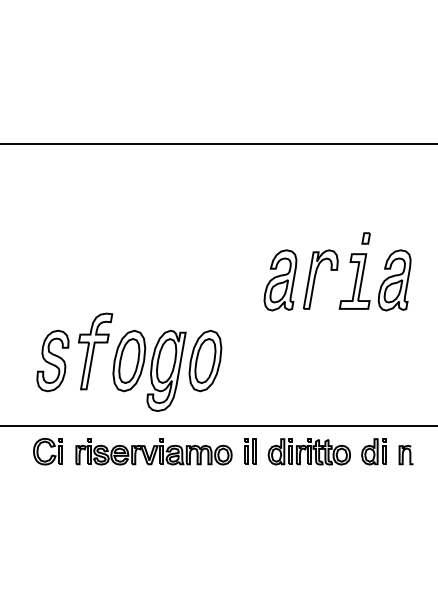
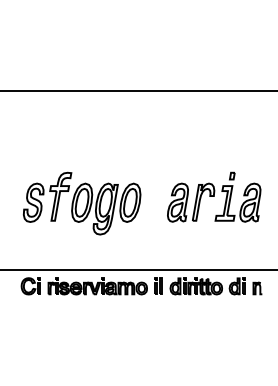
part: (338, 270) -> (214, 196), moved
part: (128, 362) -> (81, 203), moved

